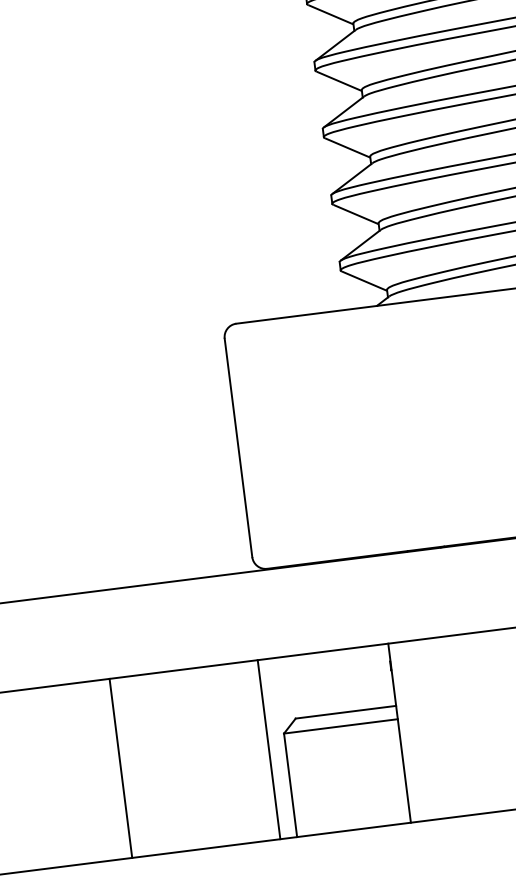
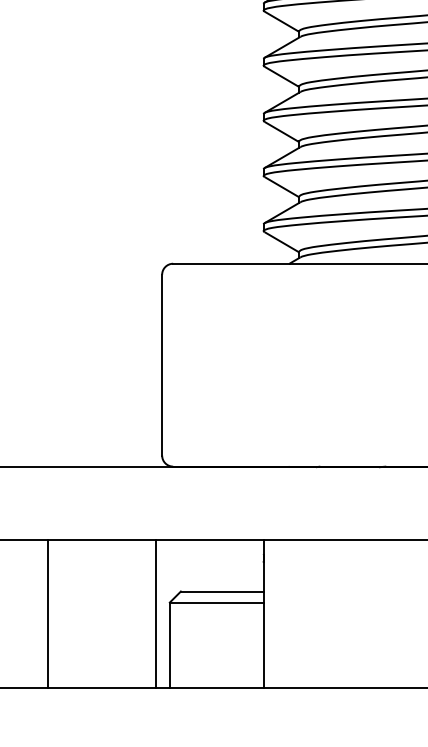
line: (121, 768) -> (48, 614), moved

